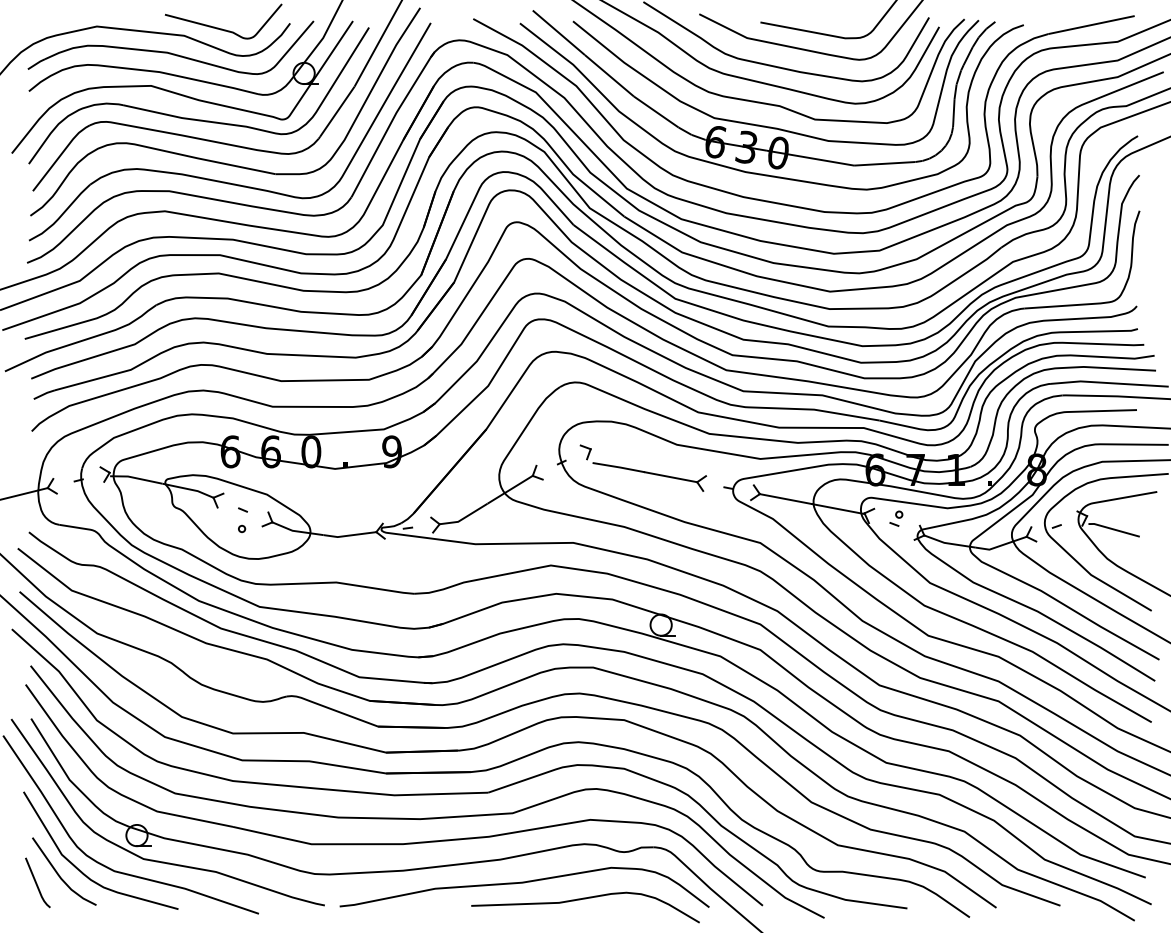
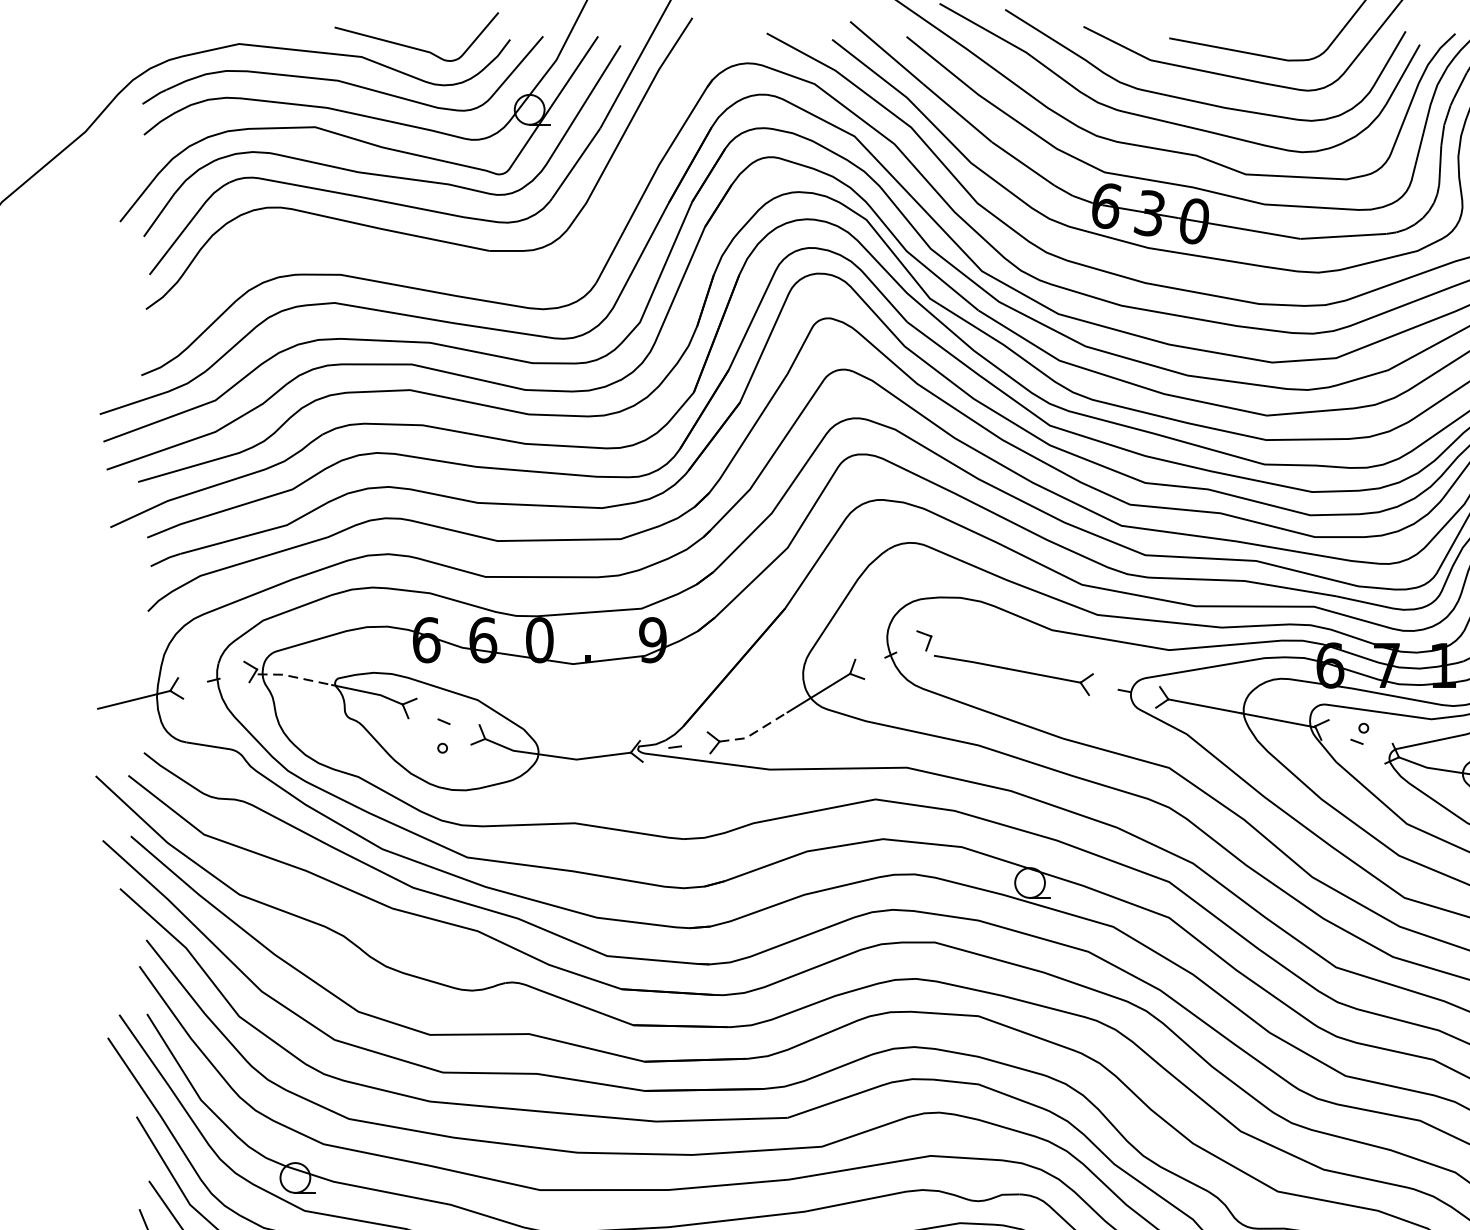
part: (220, 180) -> (412, 259), removed
line: (136, 478) -> (294, 677), solid -> dashed
line: (464, 517) -> (754, 732), solid -> dashed

